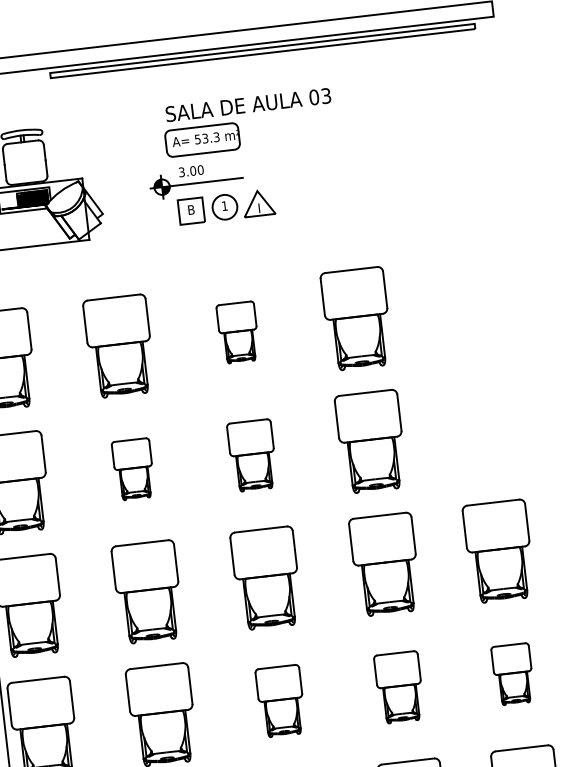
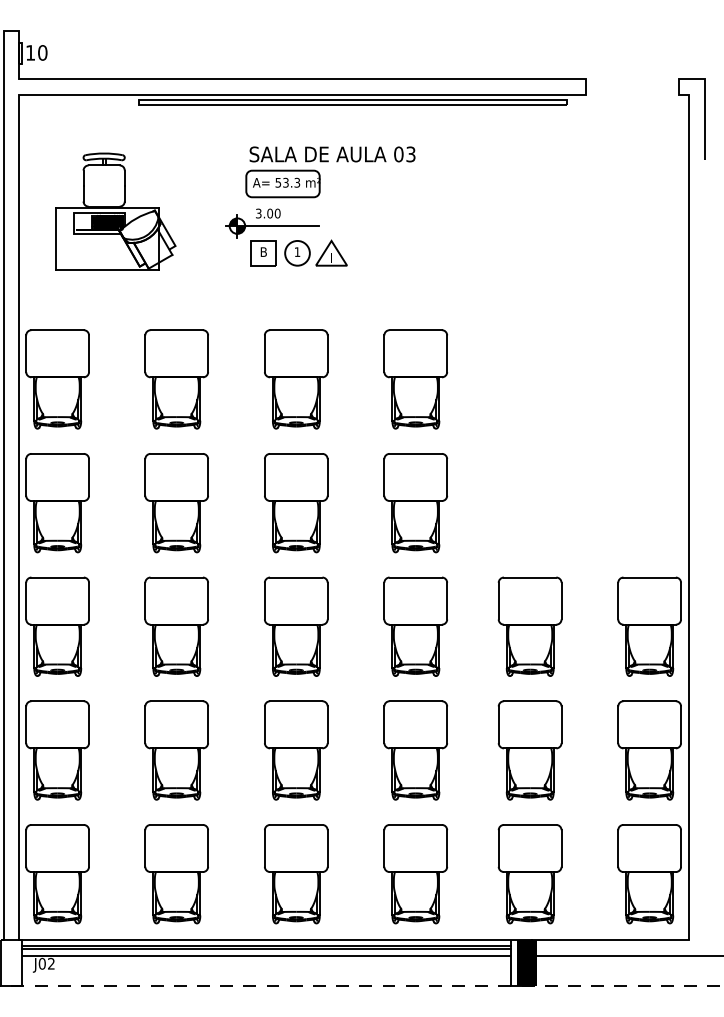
part: (238, 332) -> (296, 379), size x1.67
part: (252, 455) -> (296, 503), size x1.43
part: (133, 469) -> (176, 503), size x1.67
part: (512, 674) -> (529, 750), size x1.67
part: (399, 687) -> (415, 750), size x1.43
part: (281, 701) -> (296, 750), size x1.43

